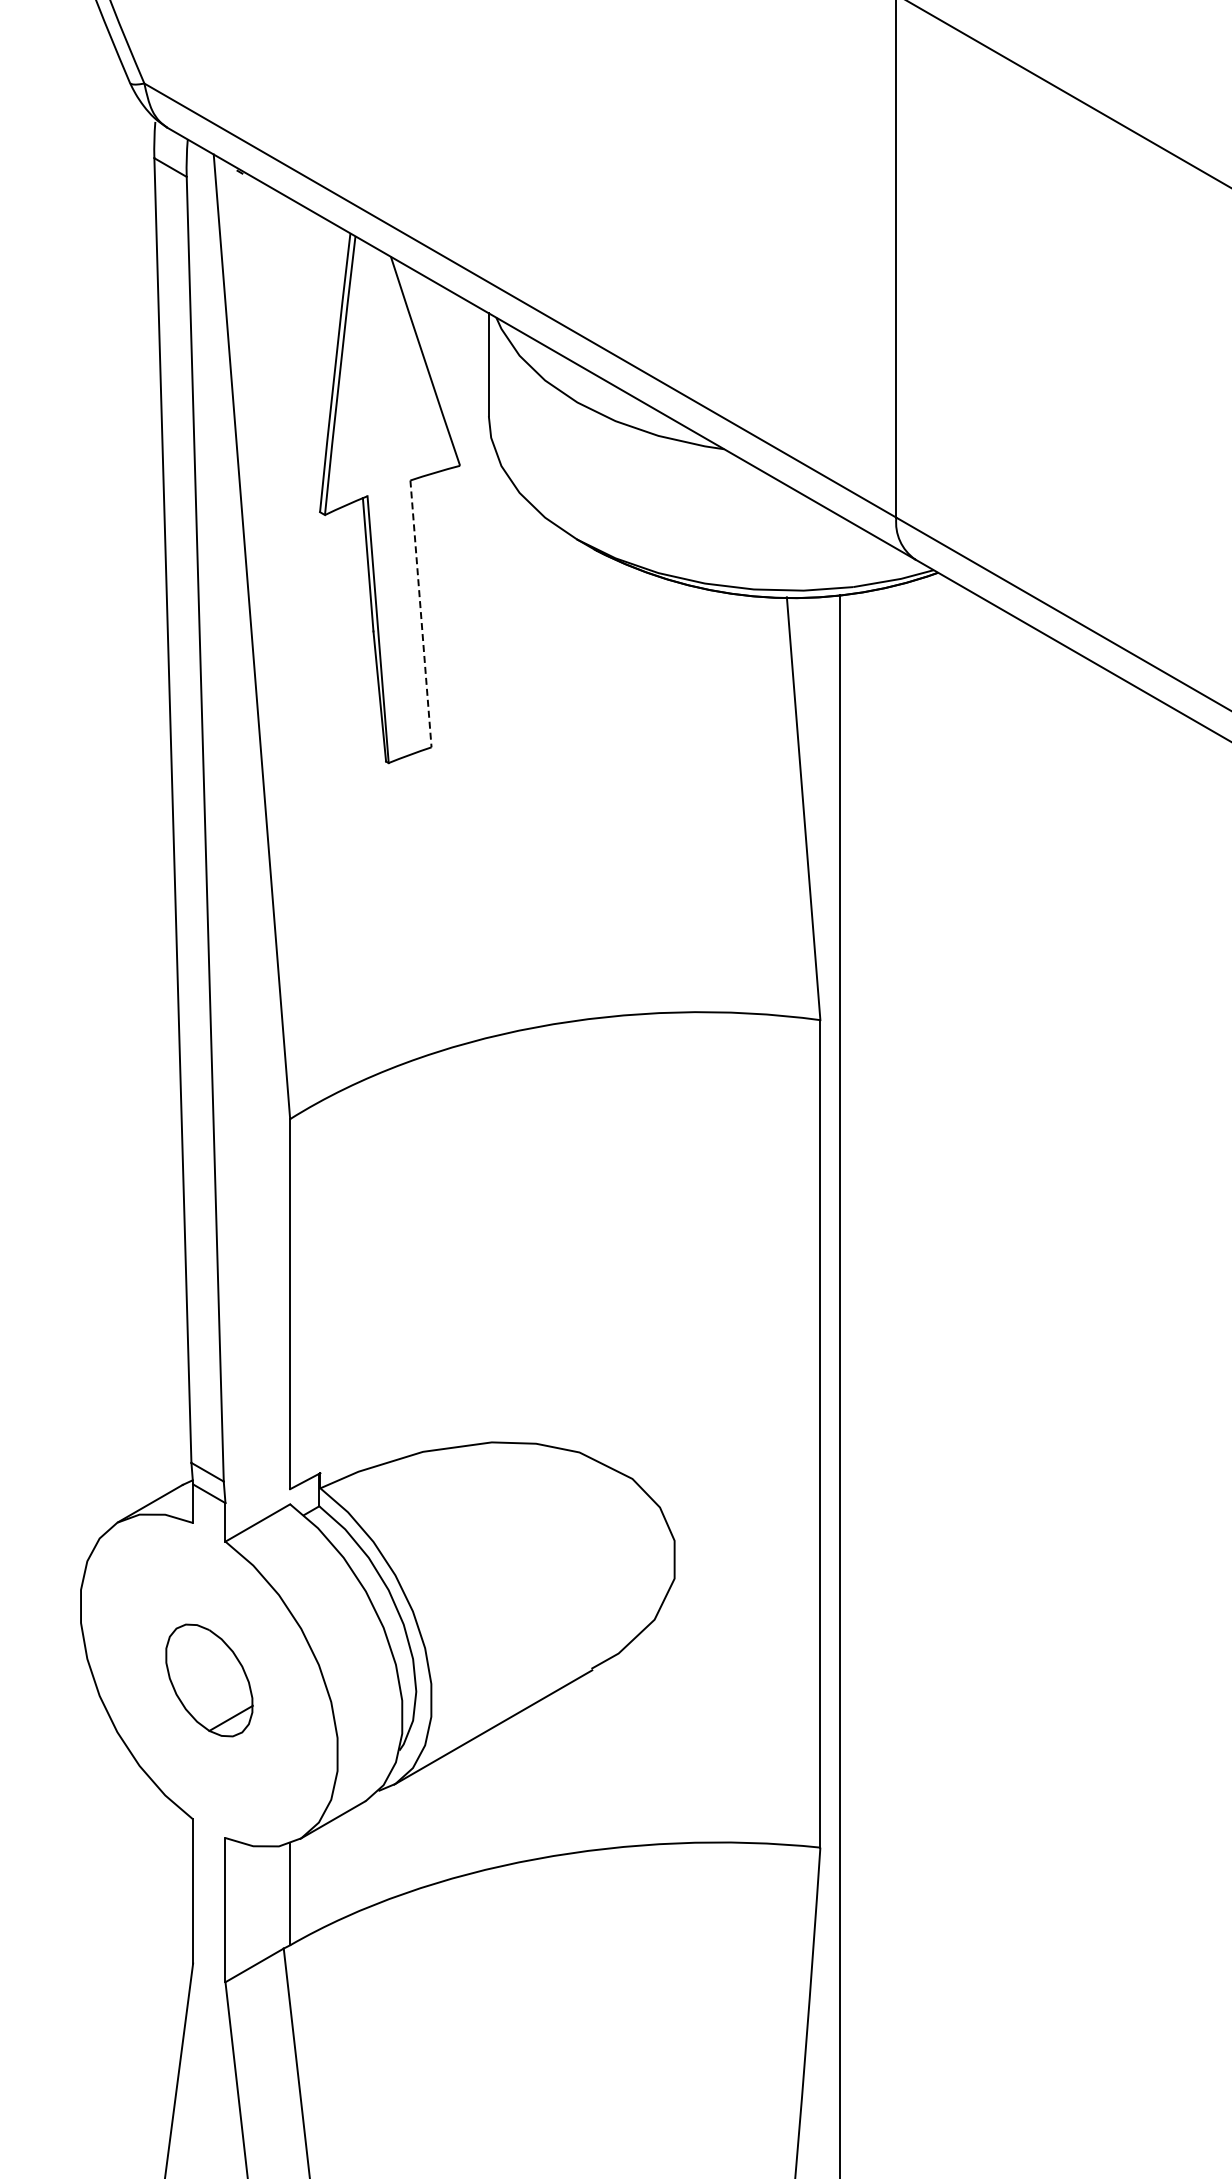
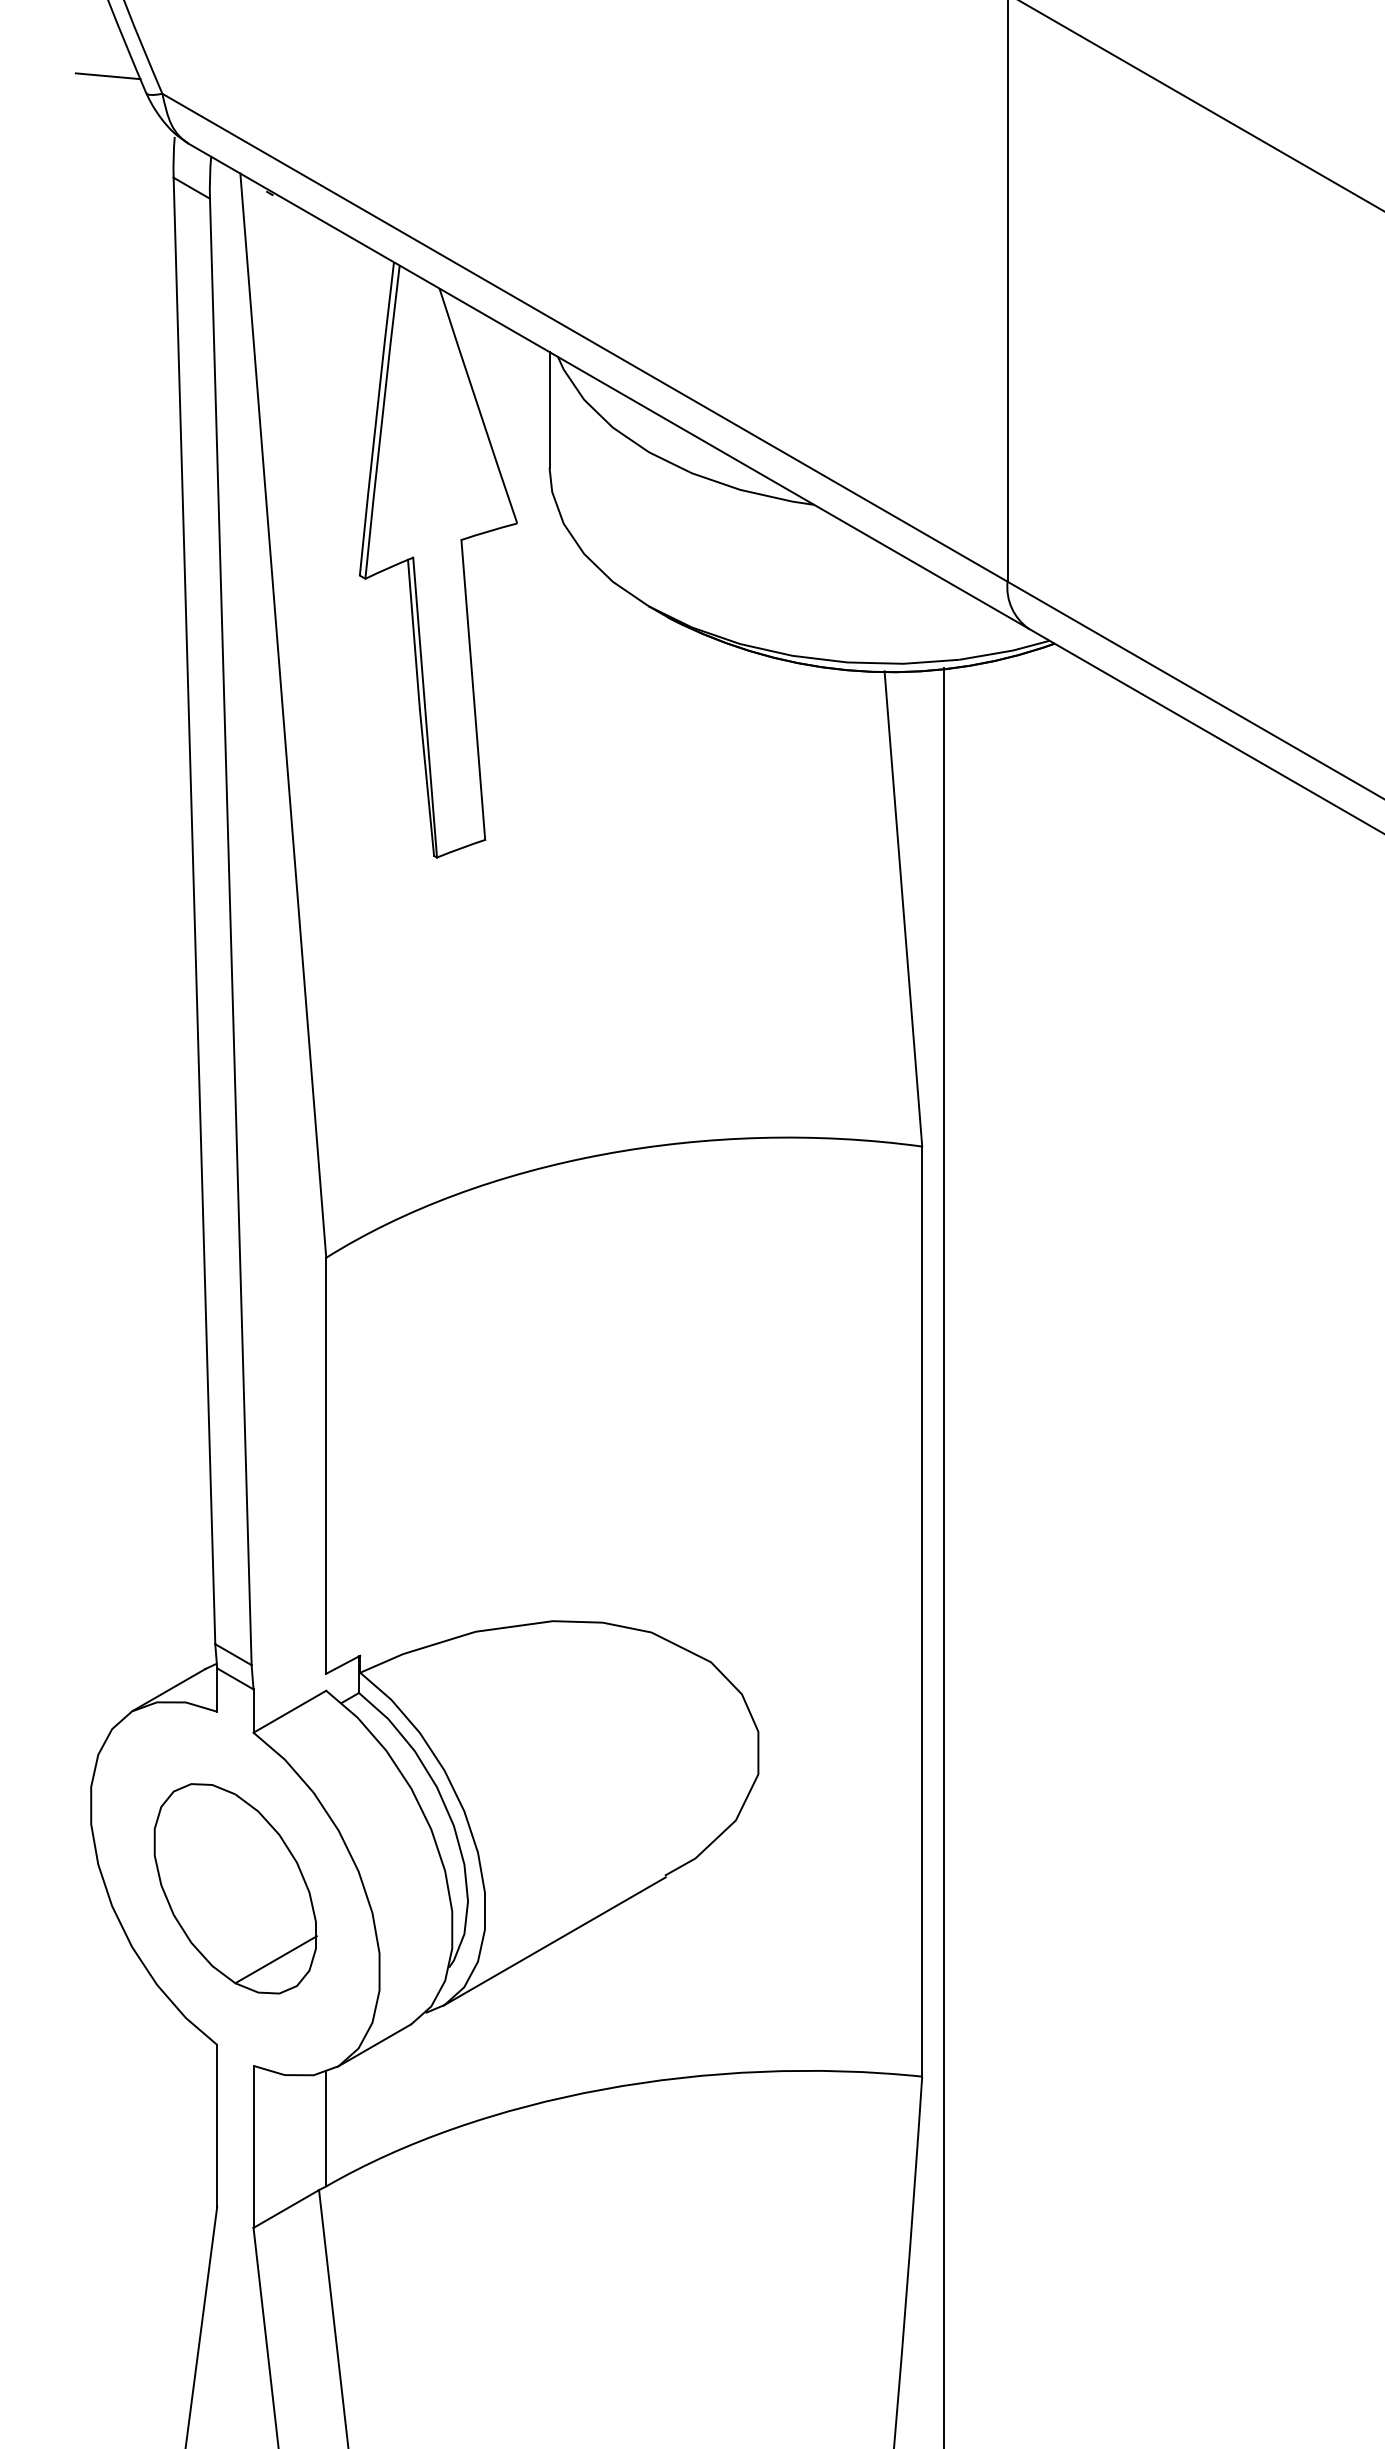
line: (95, 67) -> (107, 75), added
line: (420, 613) -> (472, 689), dashed -> solid
part: (209, 1680) -> (235, 1888), size x1.67

